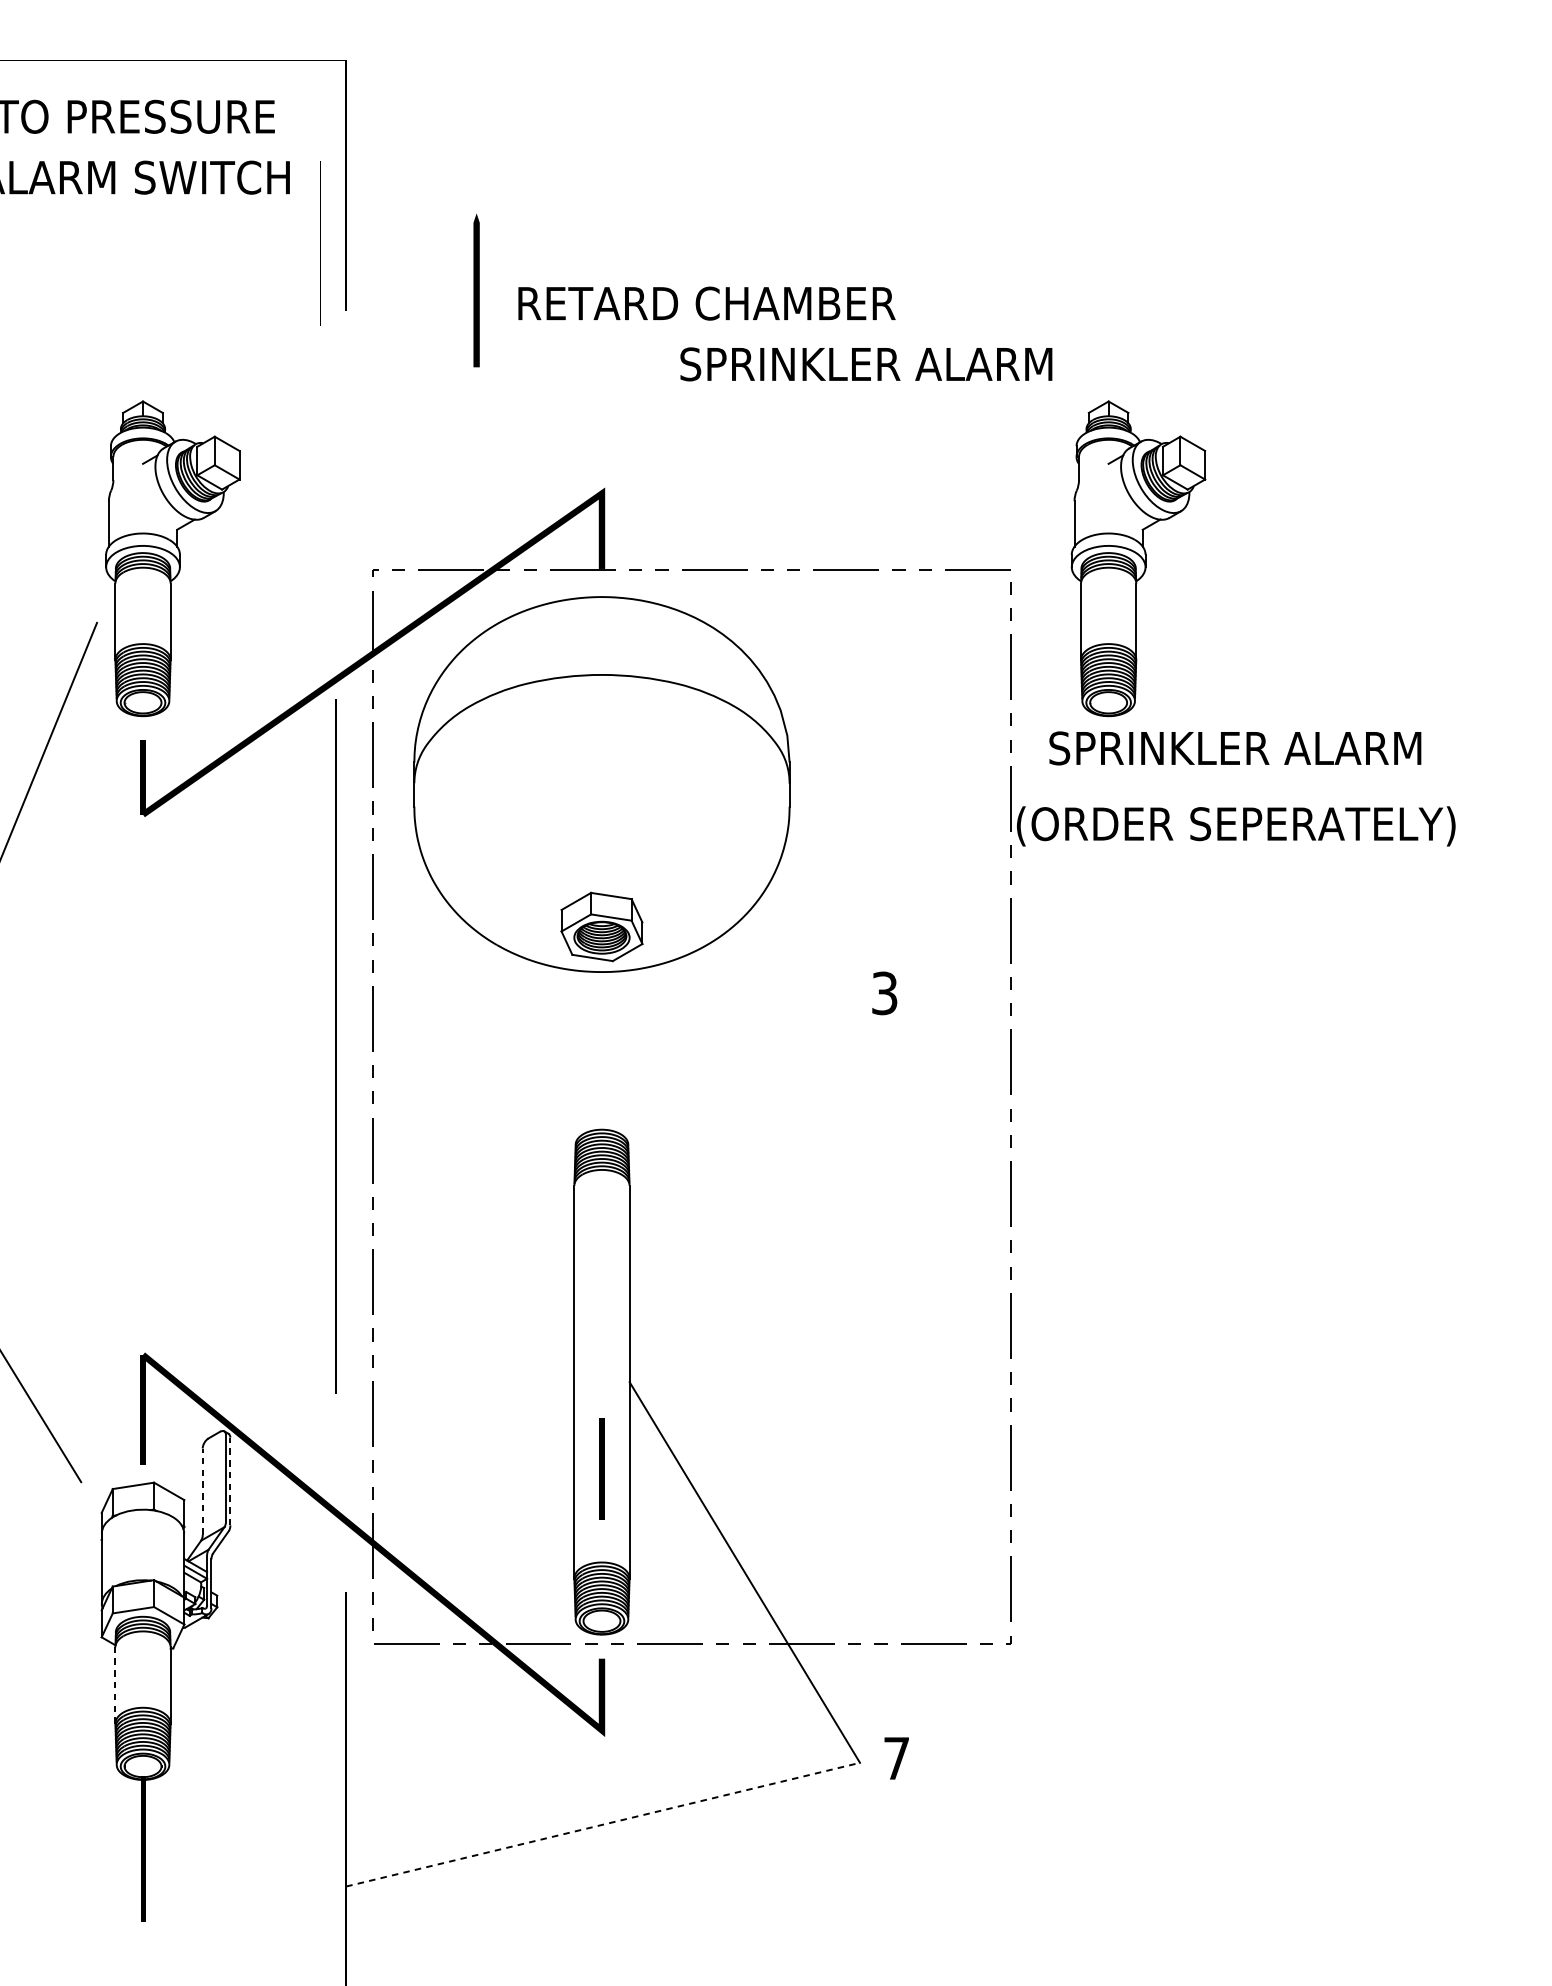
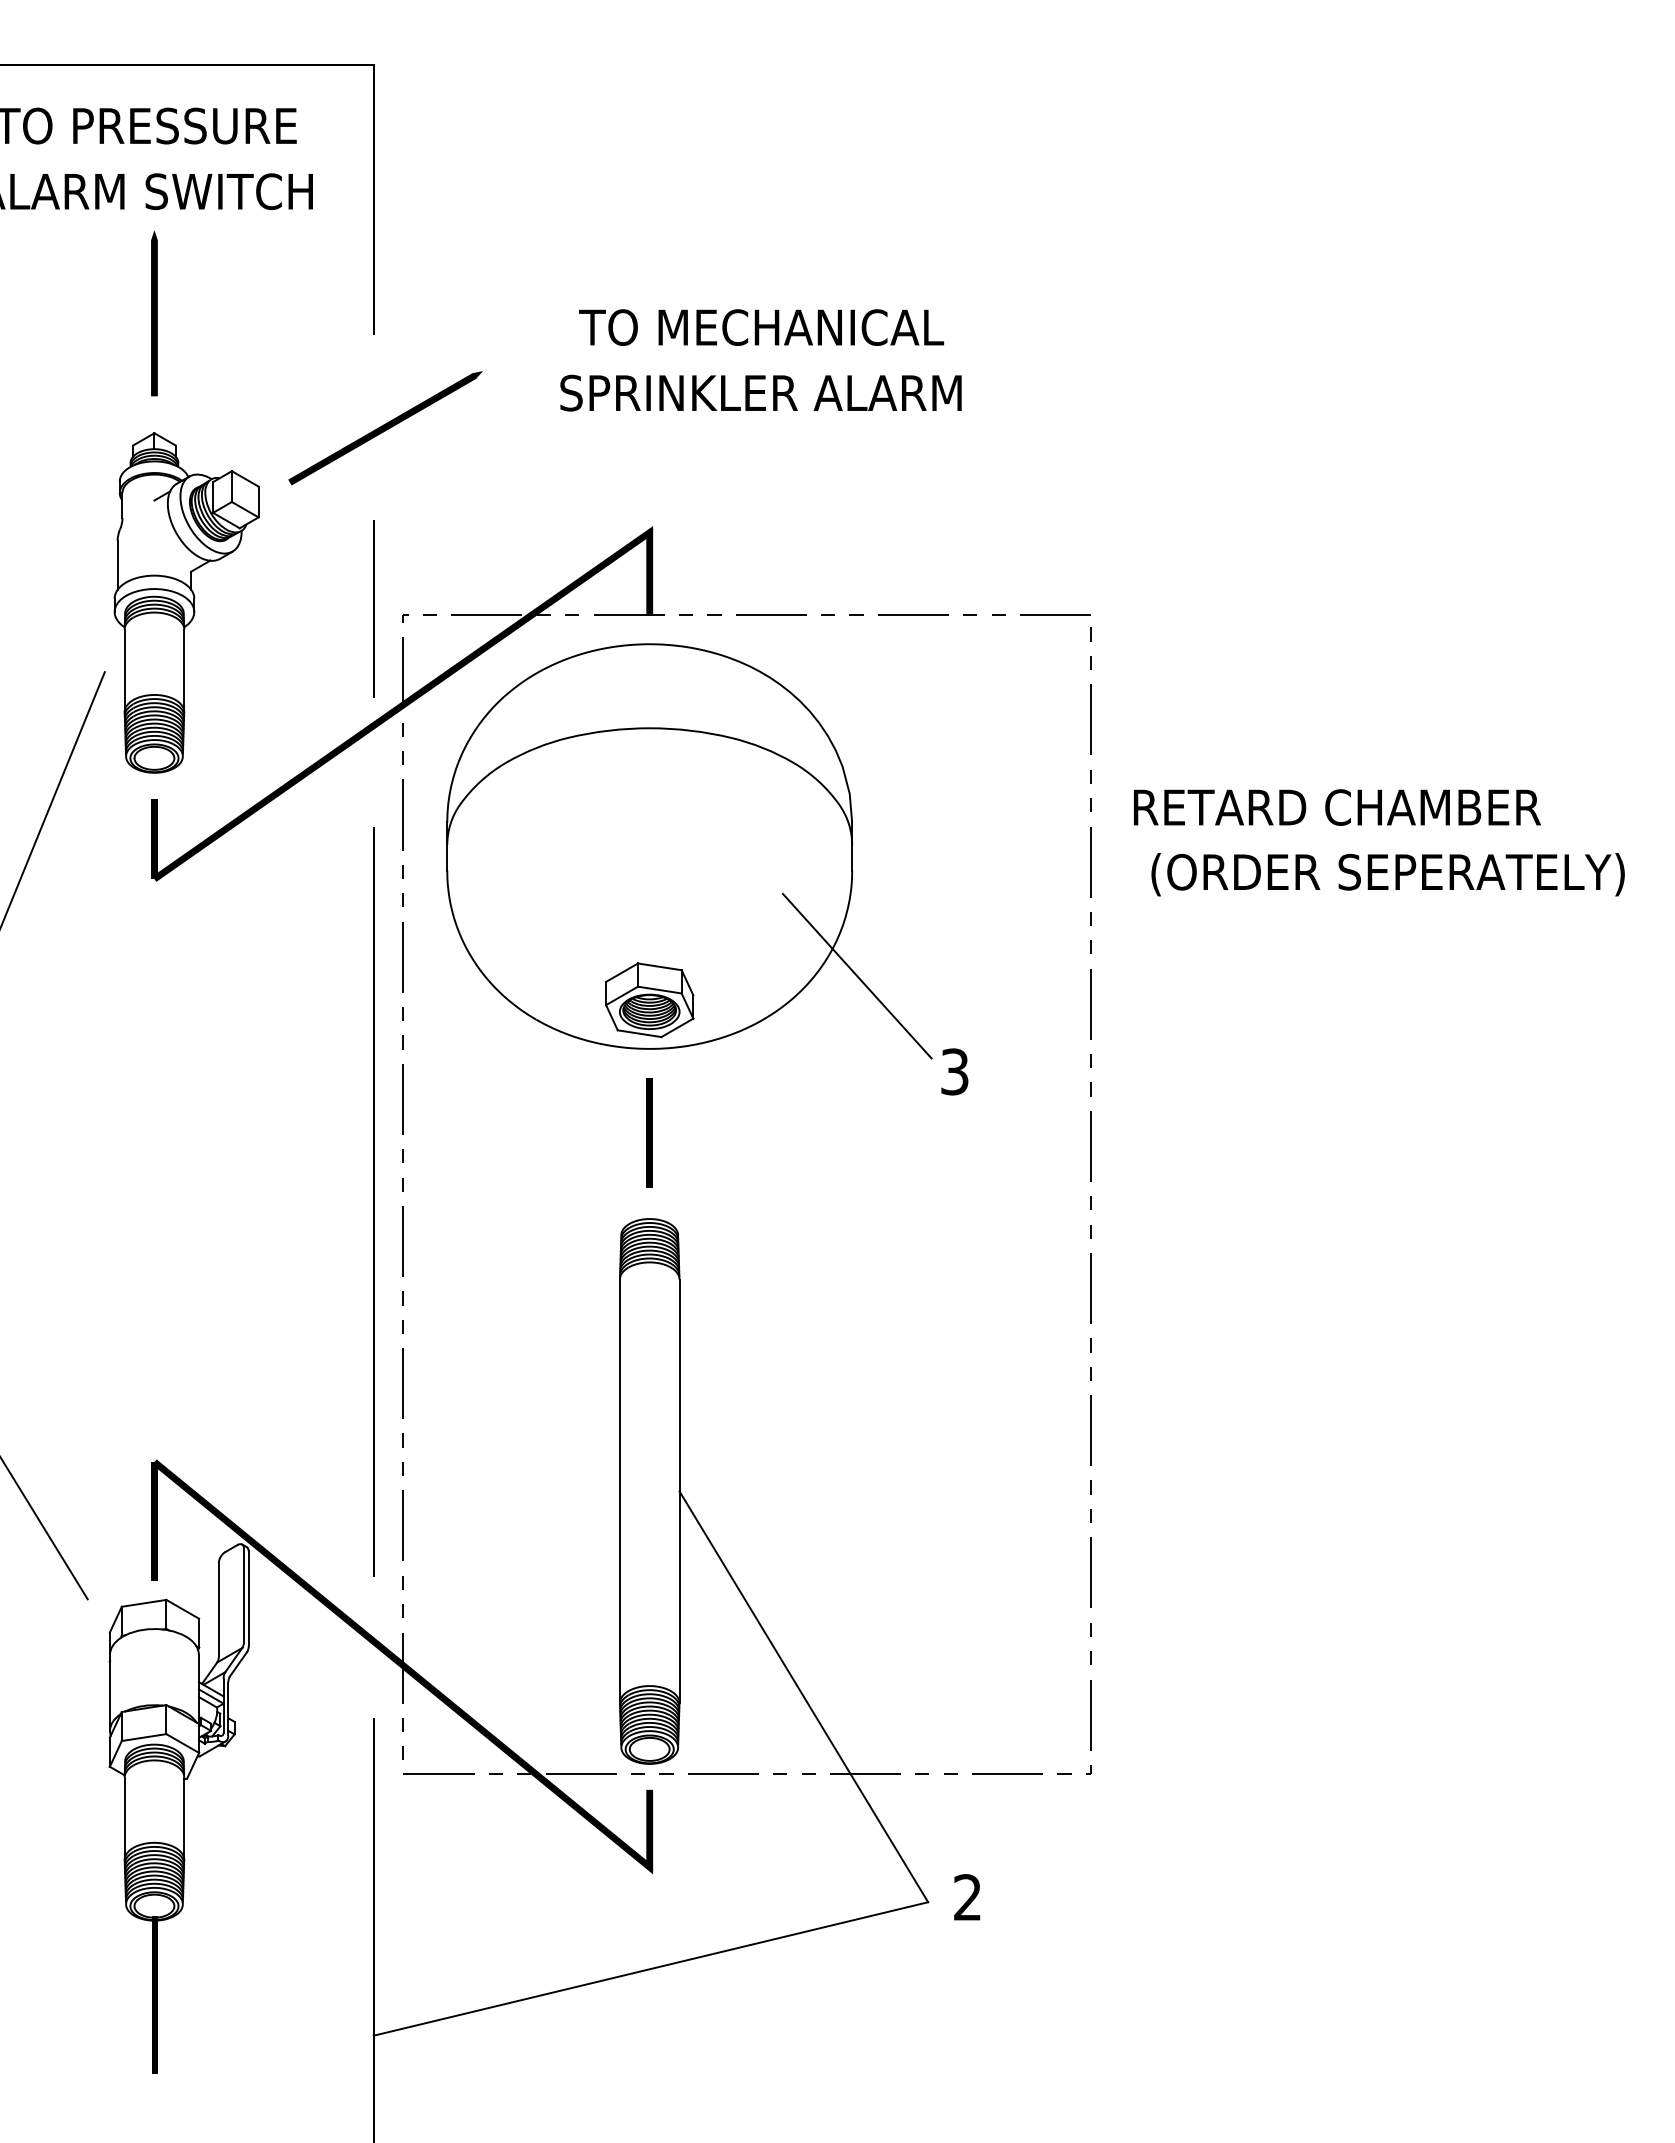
line: (320, 243) -> (373, 608), moved
line: (476, 290) -> (154, 313), moved
text: (706, 303) -> (762, 327), RETARD CHAMBER -> TO MECHANICAL
text: (865, 363) -> (760, 392), moved
line: (357, 397) -> (385, 428), added
part: (1138, 558) -> (1228, 602), removed
text: (1238, 748) -> (1336, 807), SPRINKLER ALARM -> RETARD CHAMBER
text: (1235, 826) -> (1387, 874), moved
line: (793, 904) -> (856, 975), added
line: (335, 1045) -> (373, 1201), moved
line: (601, 1468) -> (649, 1132), moved
line: (230, 1481) -> (248, 1598), dashed -> solid
line: (202, 1491) -> (218, 1609), dashed -> solid
line: (115, 1685) -> (124, 1818), dashed -> solid
text: (896, 1758) -> (967, 1897), 7 -> 2
line: (603, 1824) -> (651, 1968), dashed -> solid

